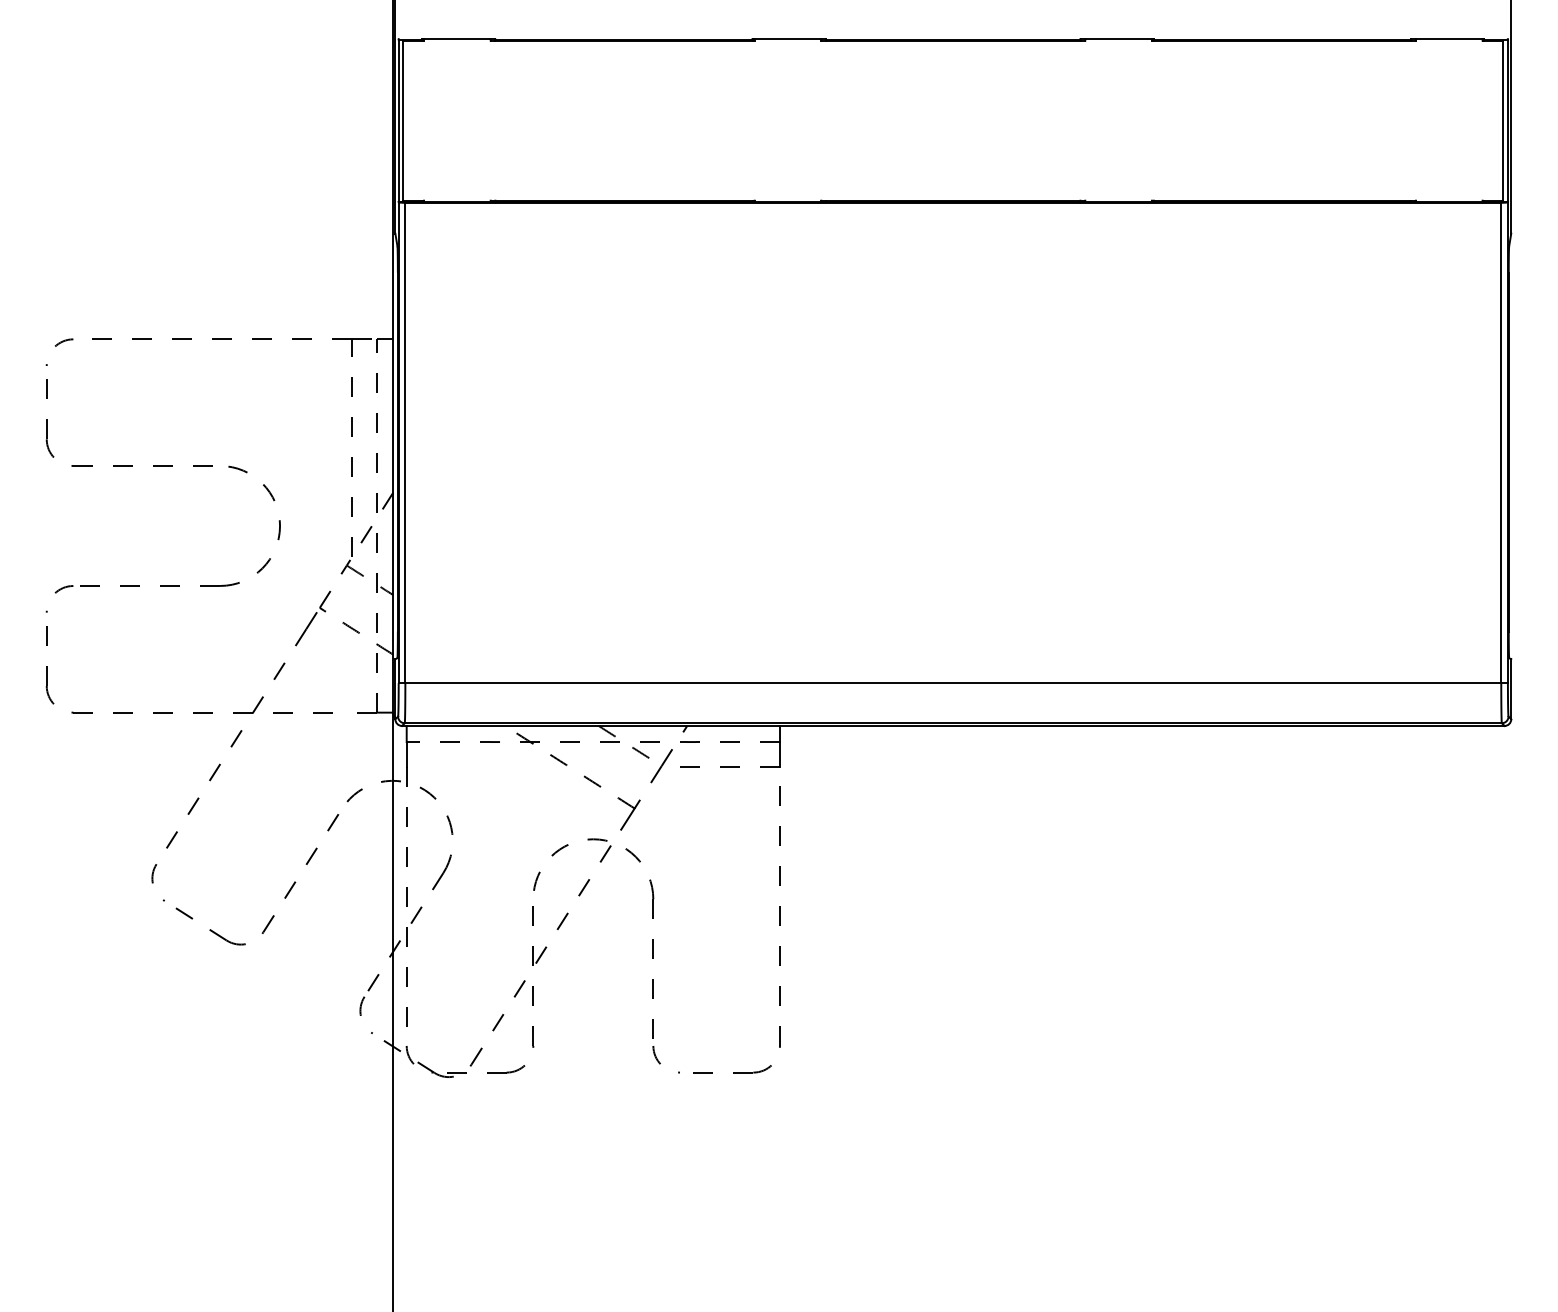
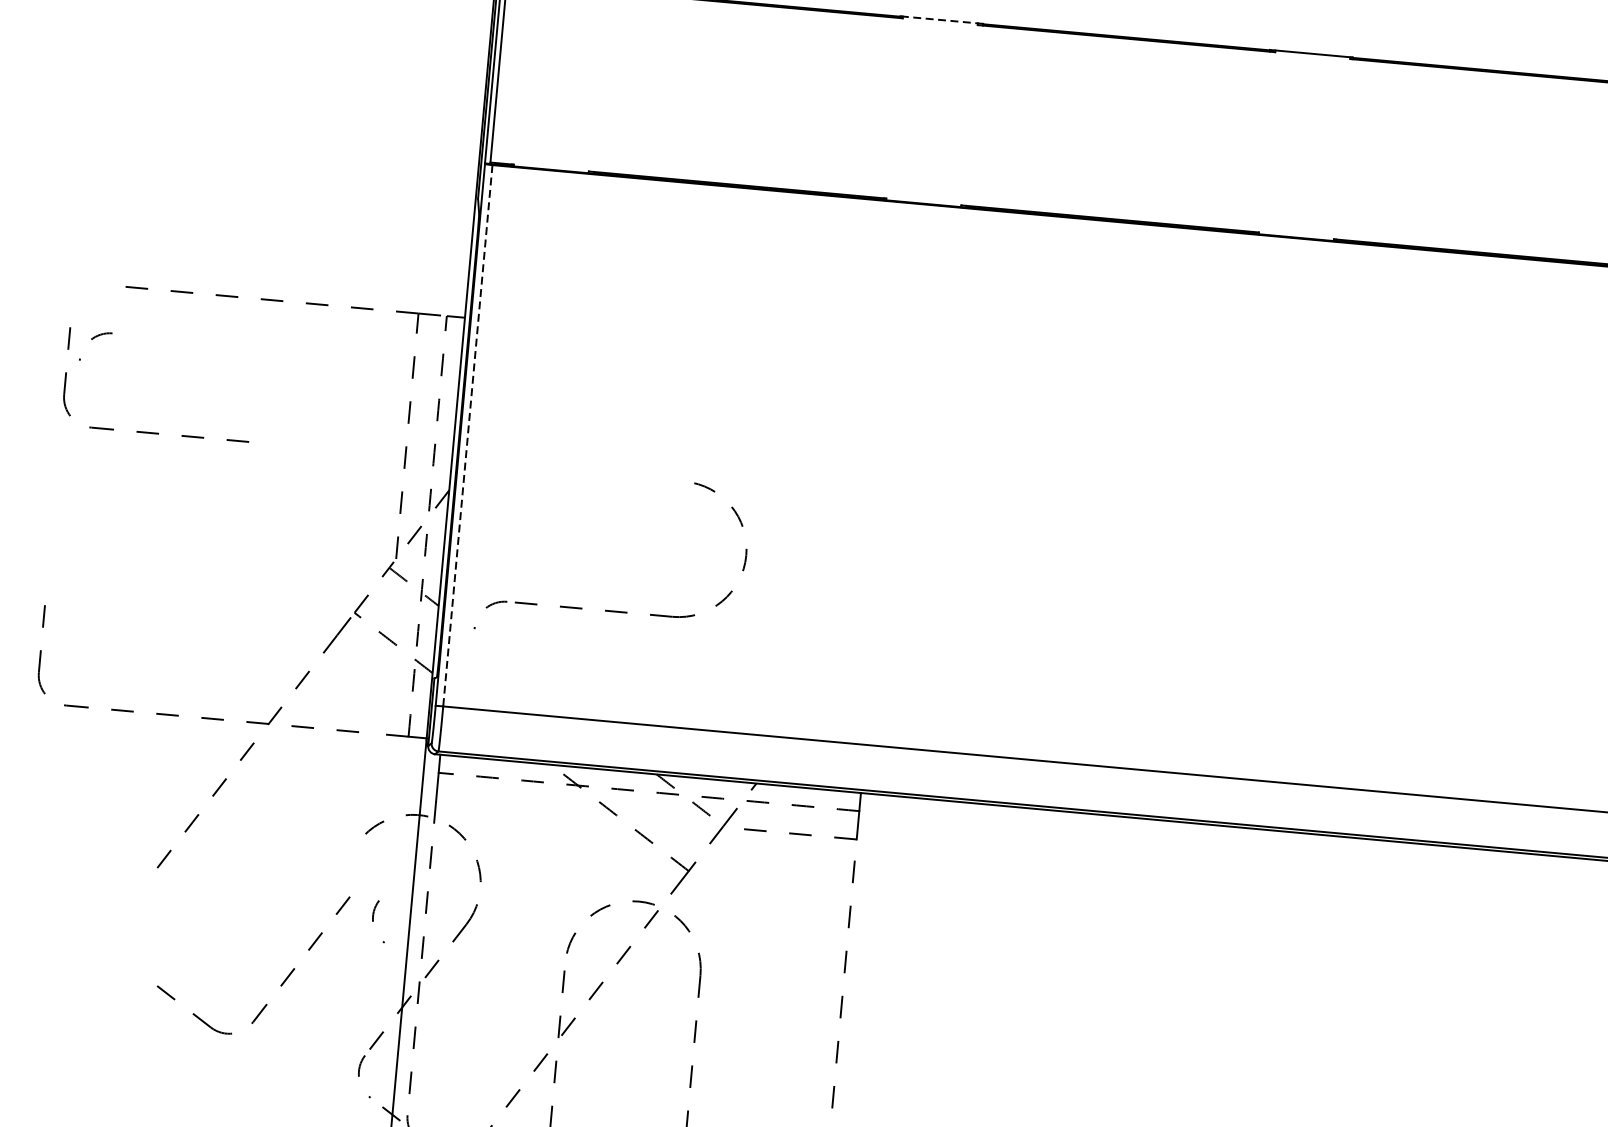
line: (789, 39) -> (942, 20), solid -> dashed
arc: (56, 346) -> (92, 339), moved
line: (405, 443) -> (467, 436), solid -> dashed
part: (162, 585) -> (607, 610), moved
arc: (153, 882) -> (373, 920), moved
part: (285, 895) -> (281, 982), moved

